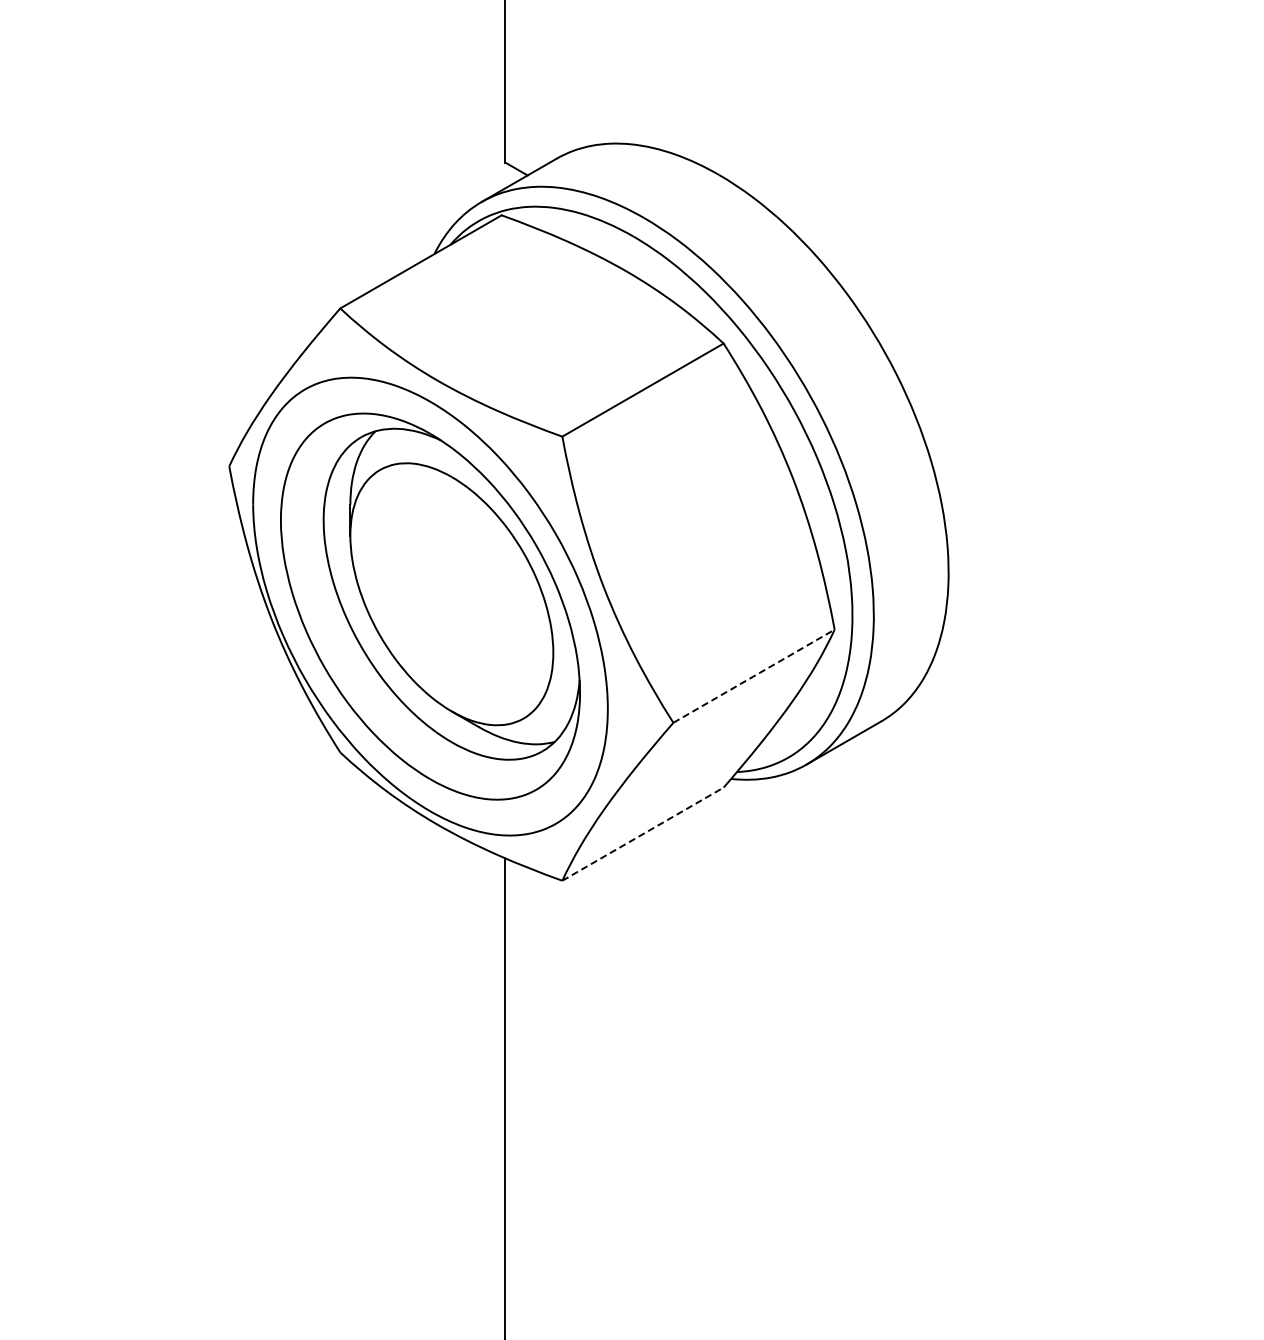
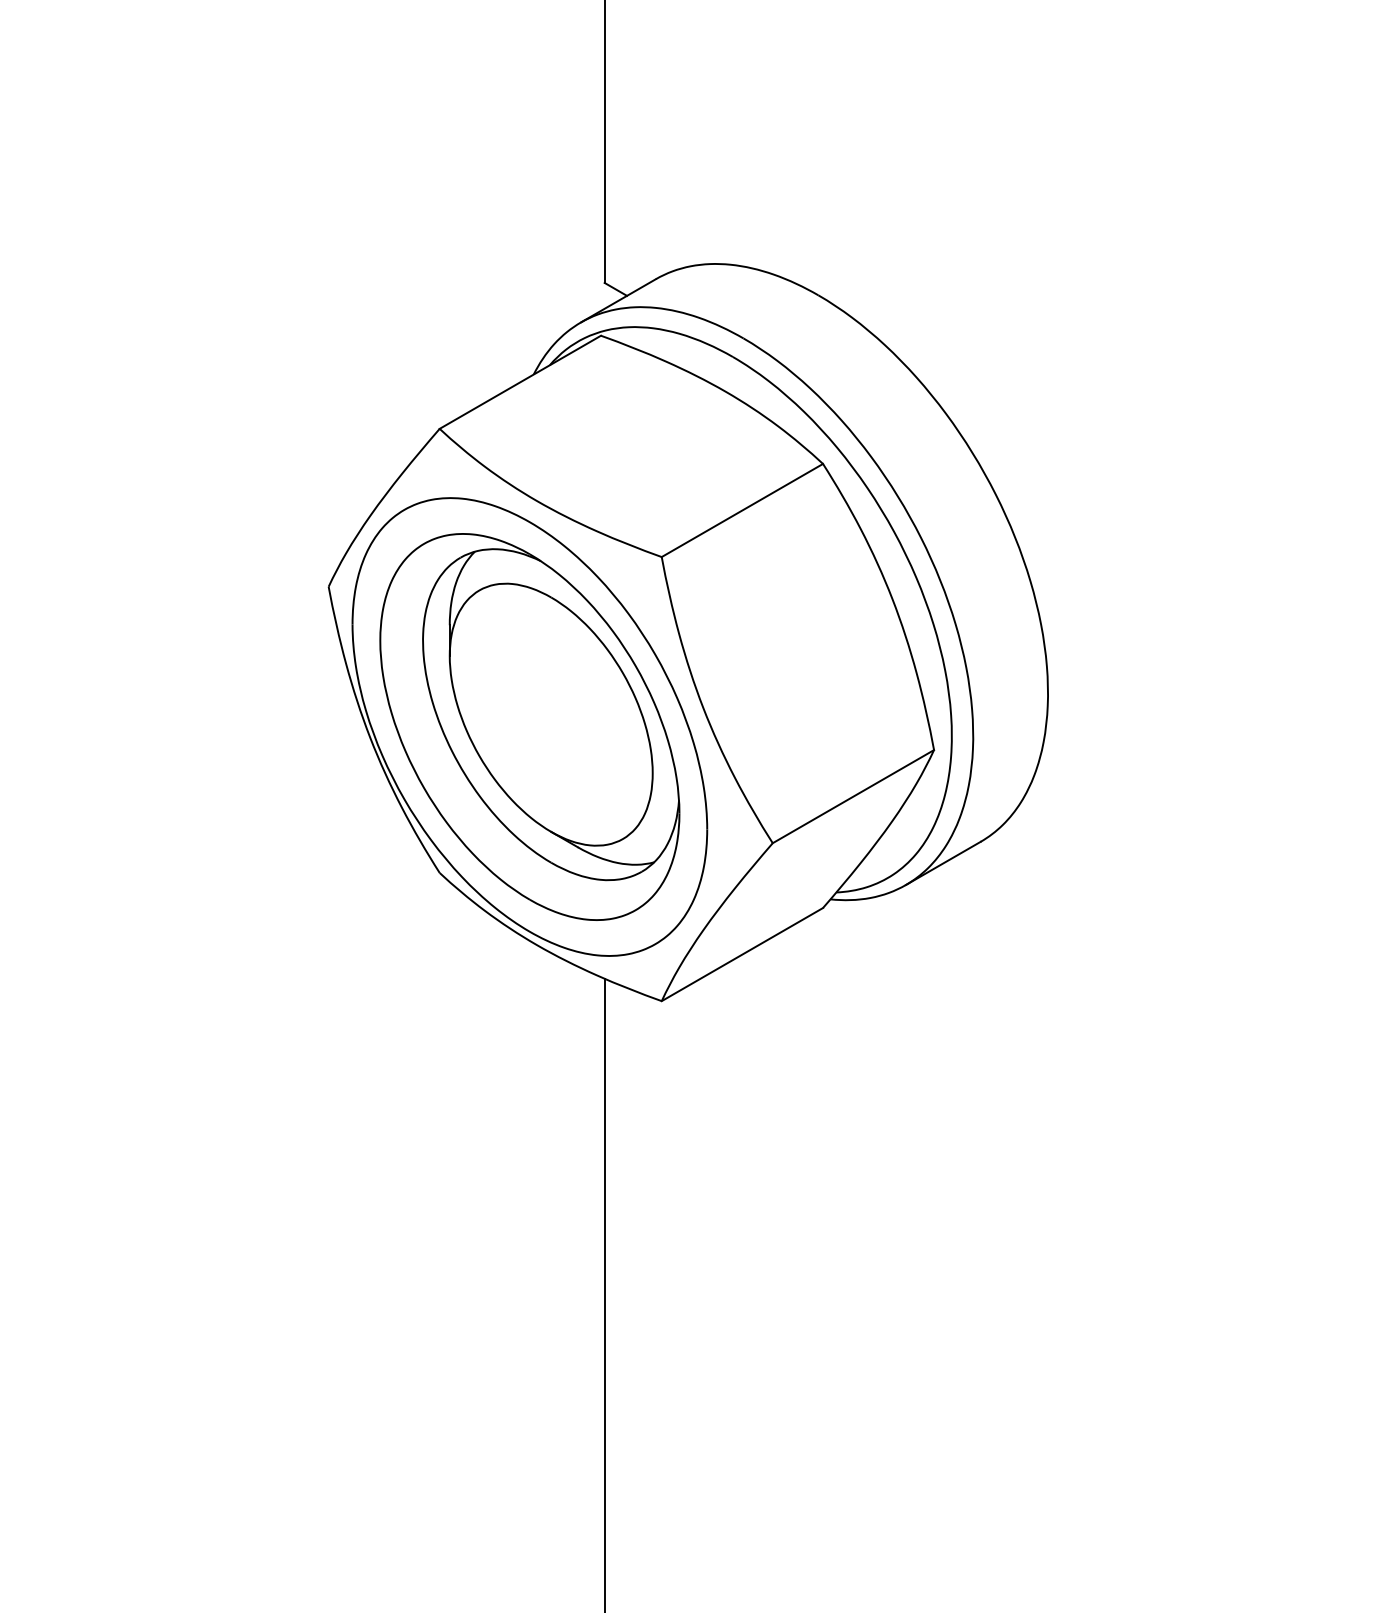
line: (754, 676) -> (853, 796), dashed -> solid
line: (643, 834) -> (742, 954), dashed -> solid

